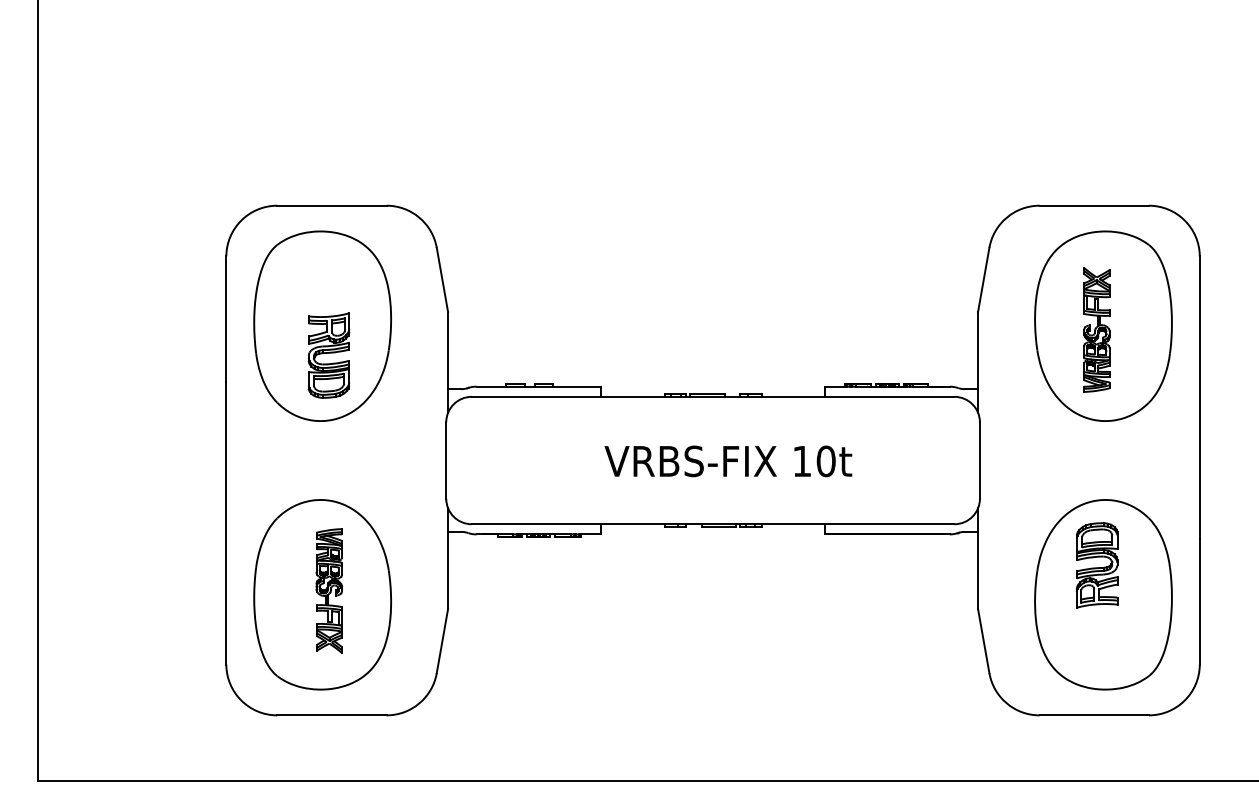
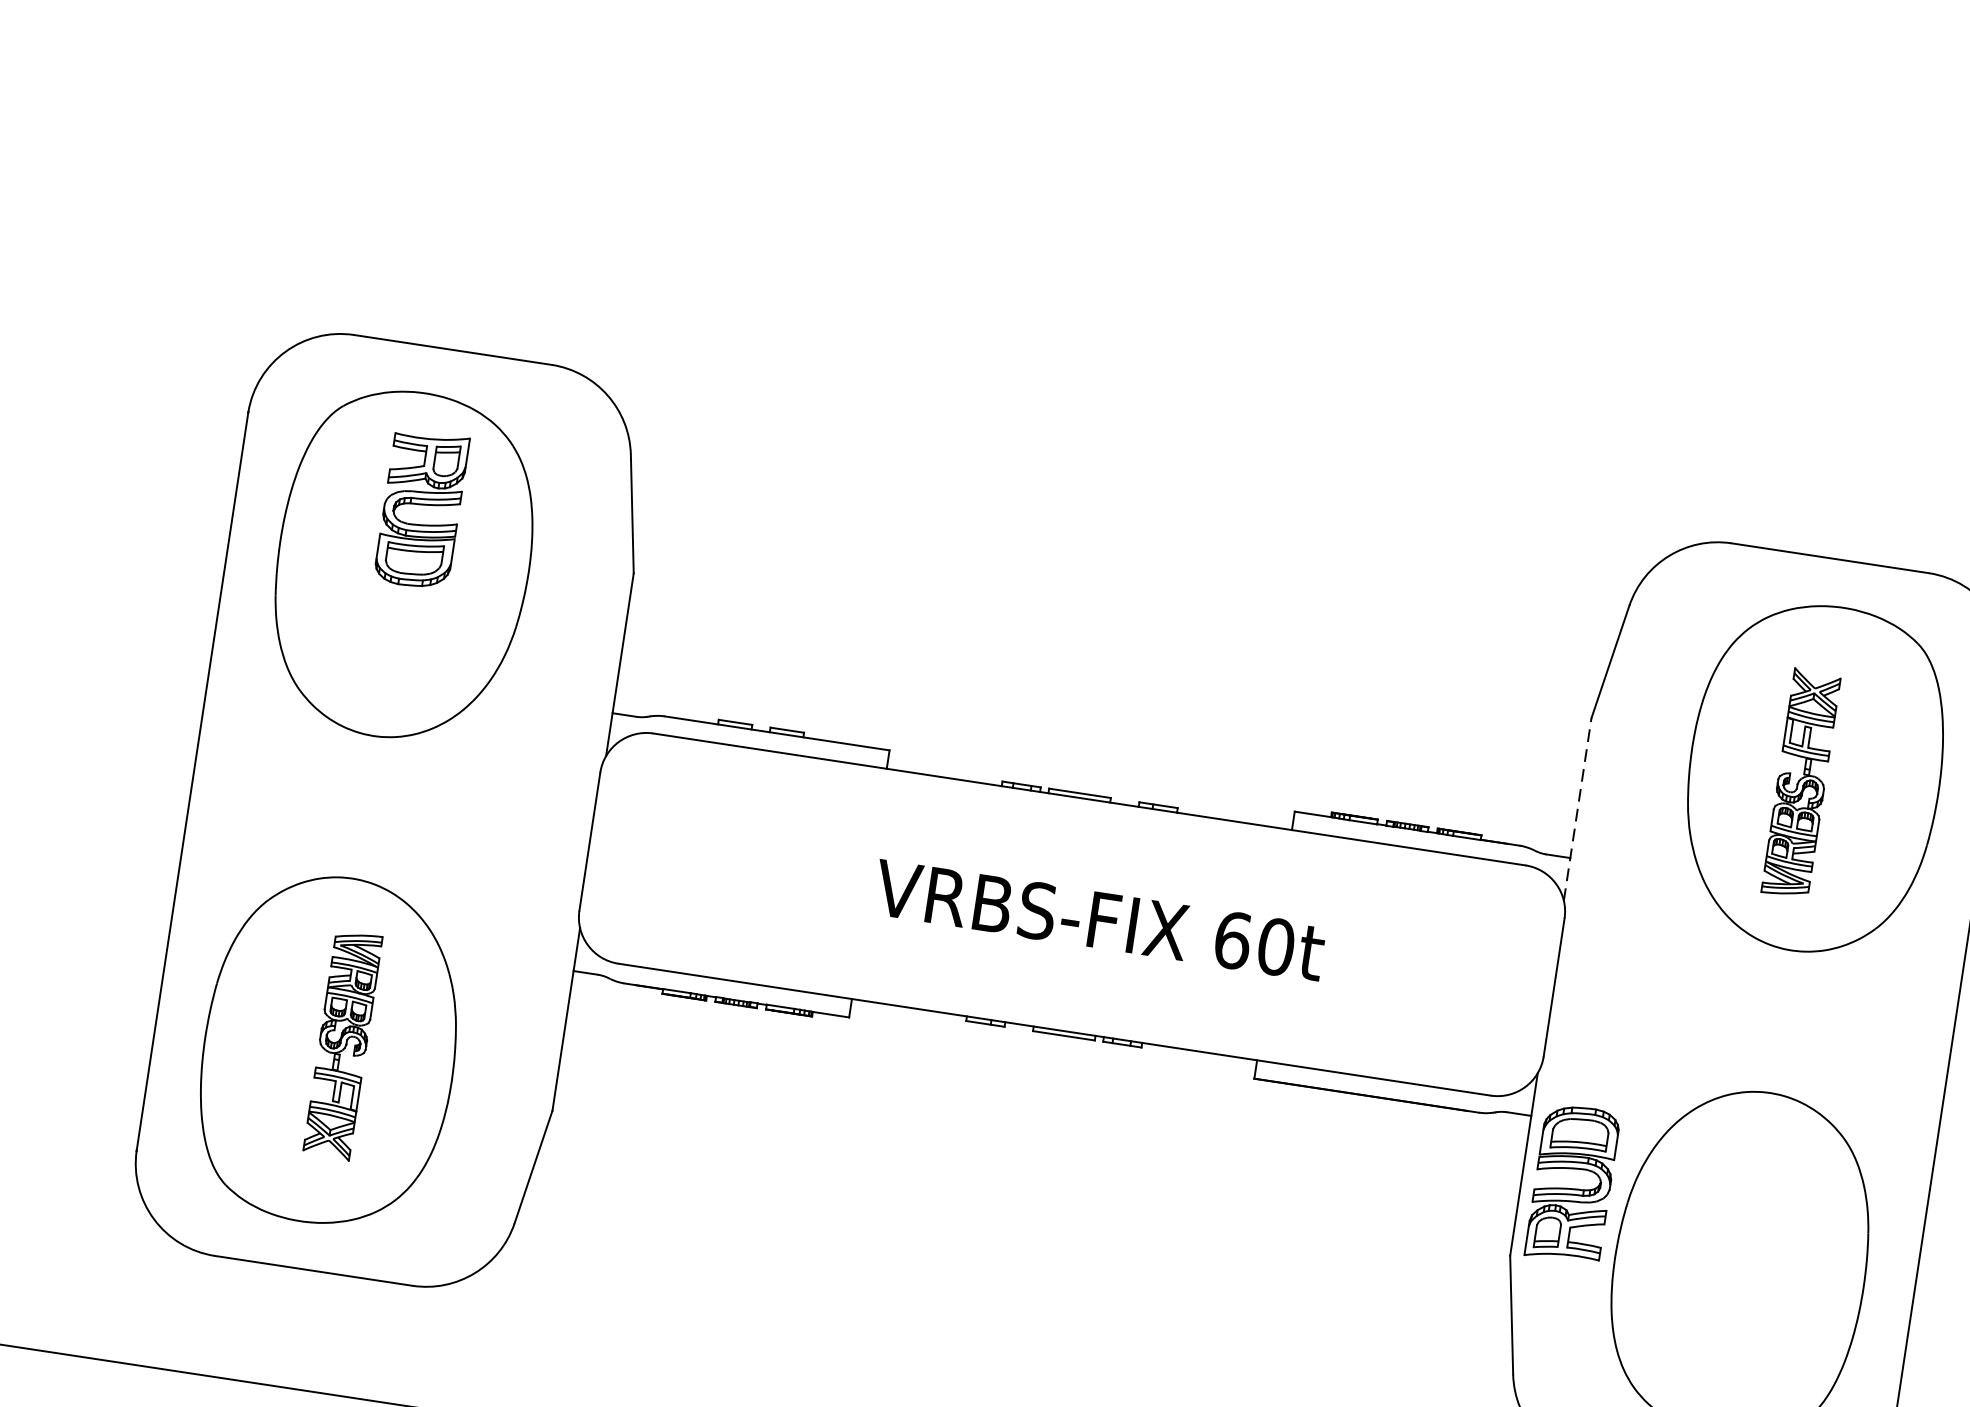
part: (328, 355) -> (420, 509), moved
line: (978, 362) -> (1578, 809), solid -> dashed
text: (802, 461) -> (1233, 940), 10t -> 60t
part: (1097, 565) -> (1573, 1184), moved

